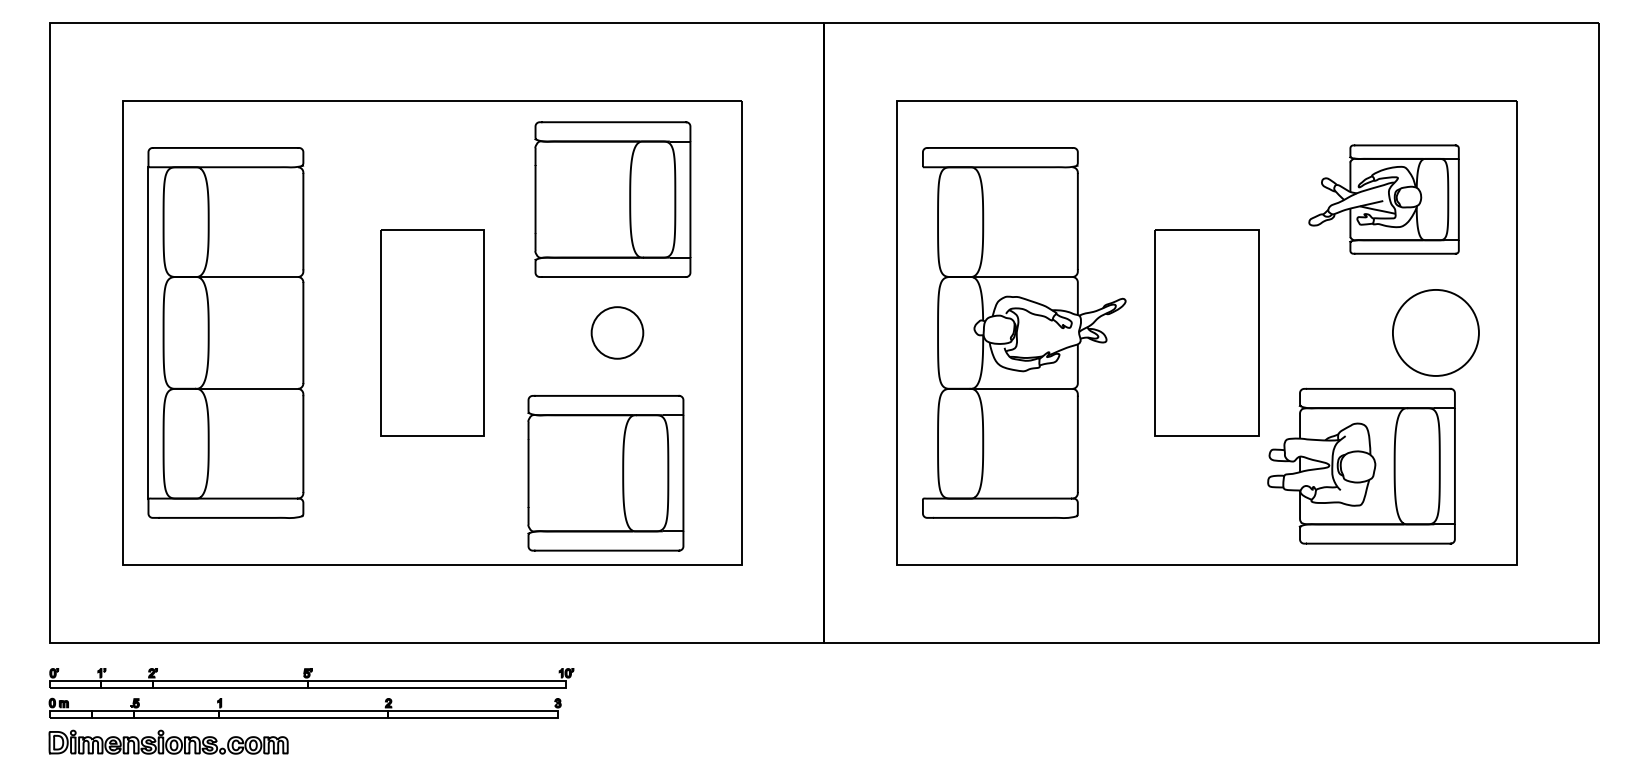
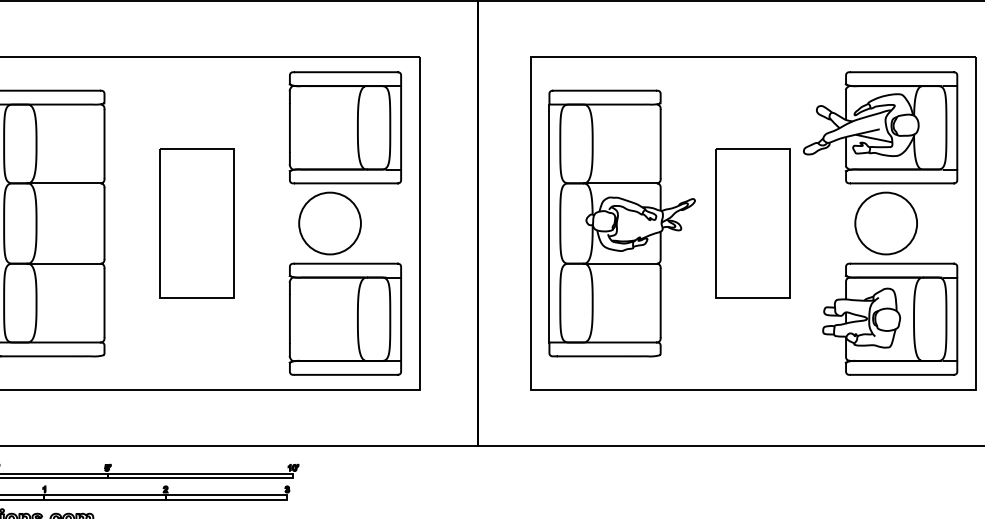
part: (612, 199) -> (345, 127), moved
part: (1383, 199) -> (880, 127), size x1.43
circle: (617, 332) -> (330, 223), size x1.67
line: (922, 332) -> (549, 223), added
circle: (1435, 332) -> (885, 223), moved
part: (1361, 465) -> (890, 318), moved
part: (605, 472) -> (345, 318), moved

